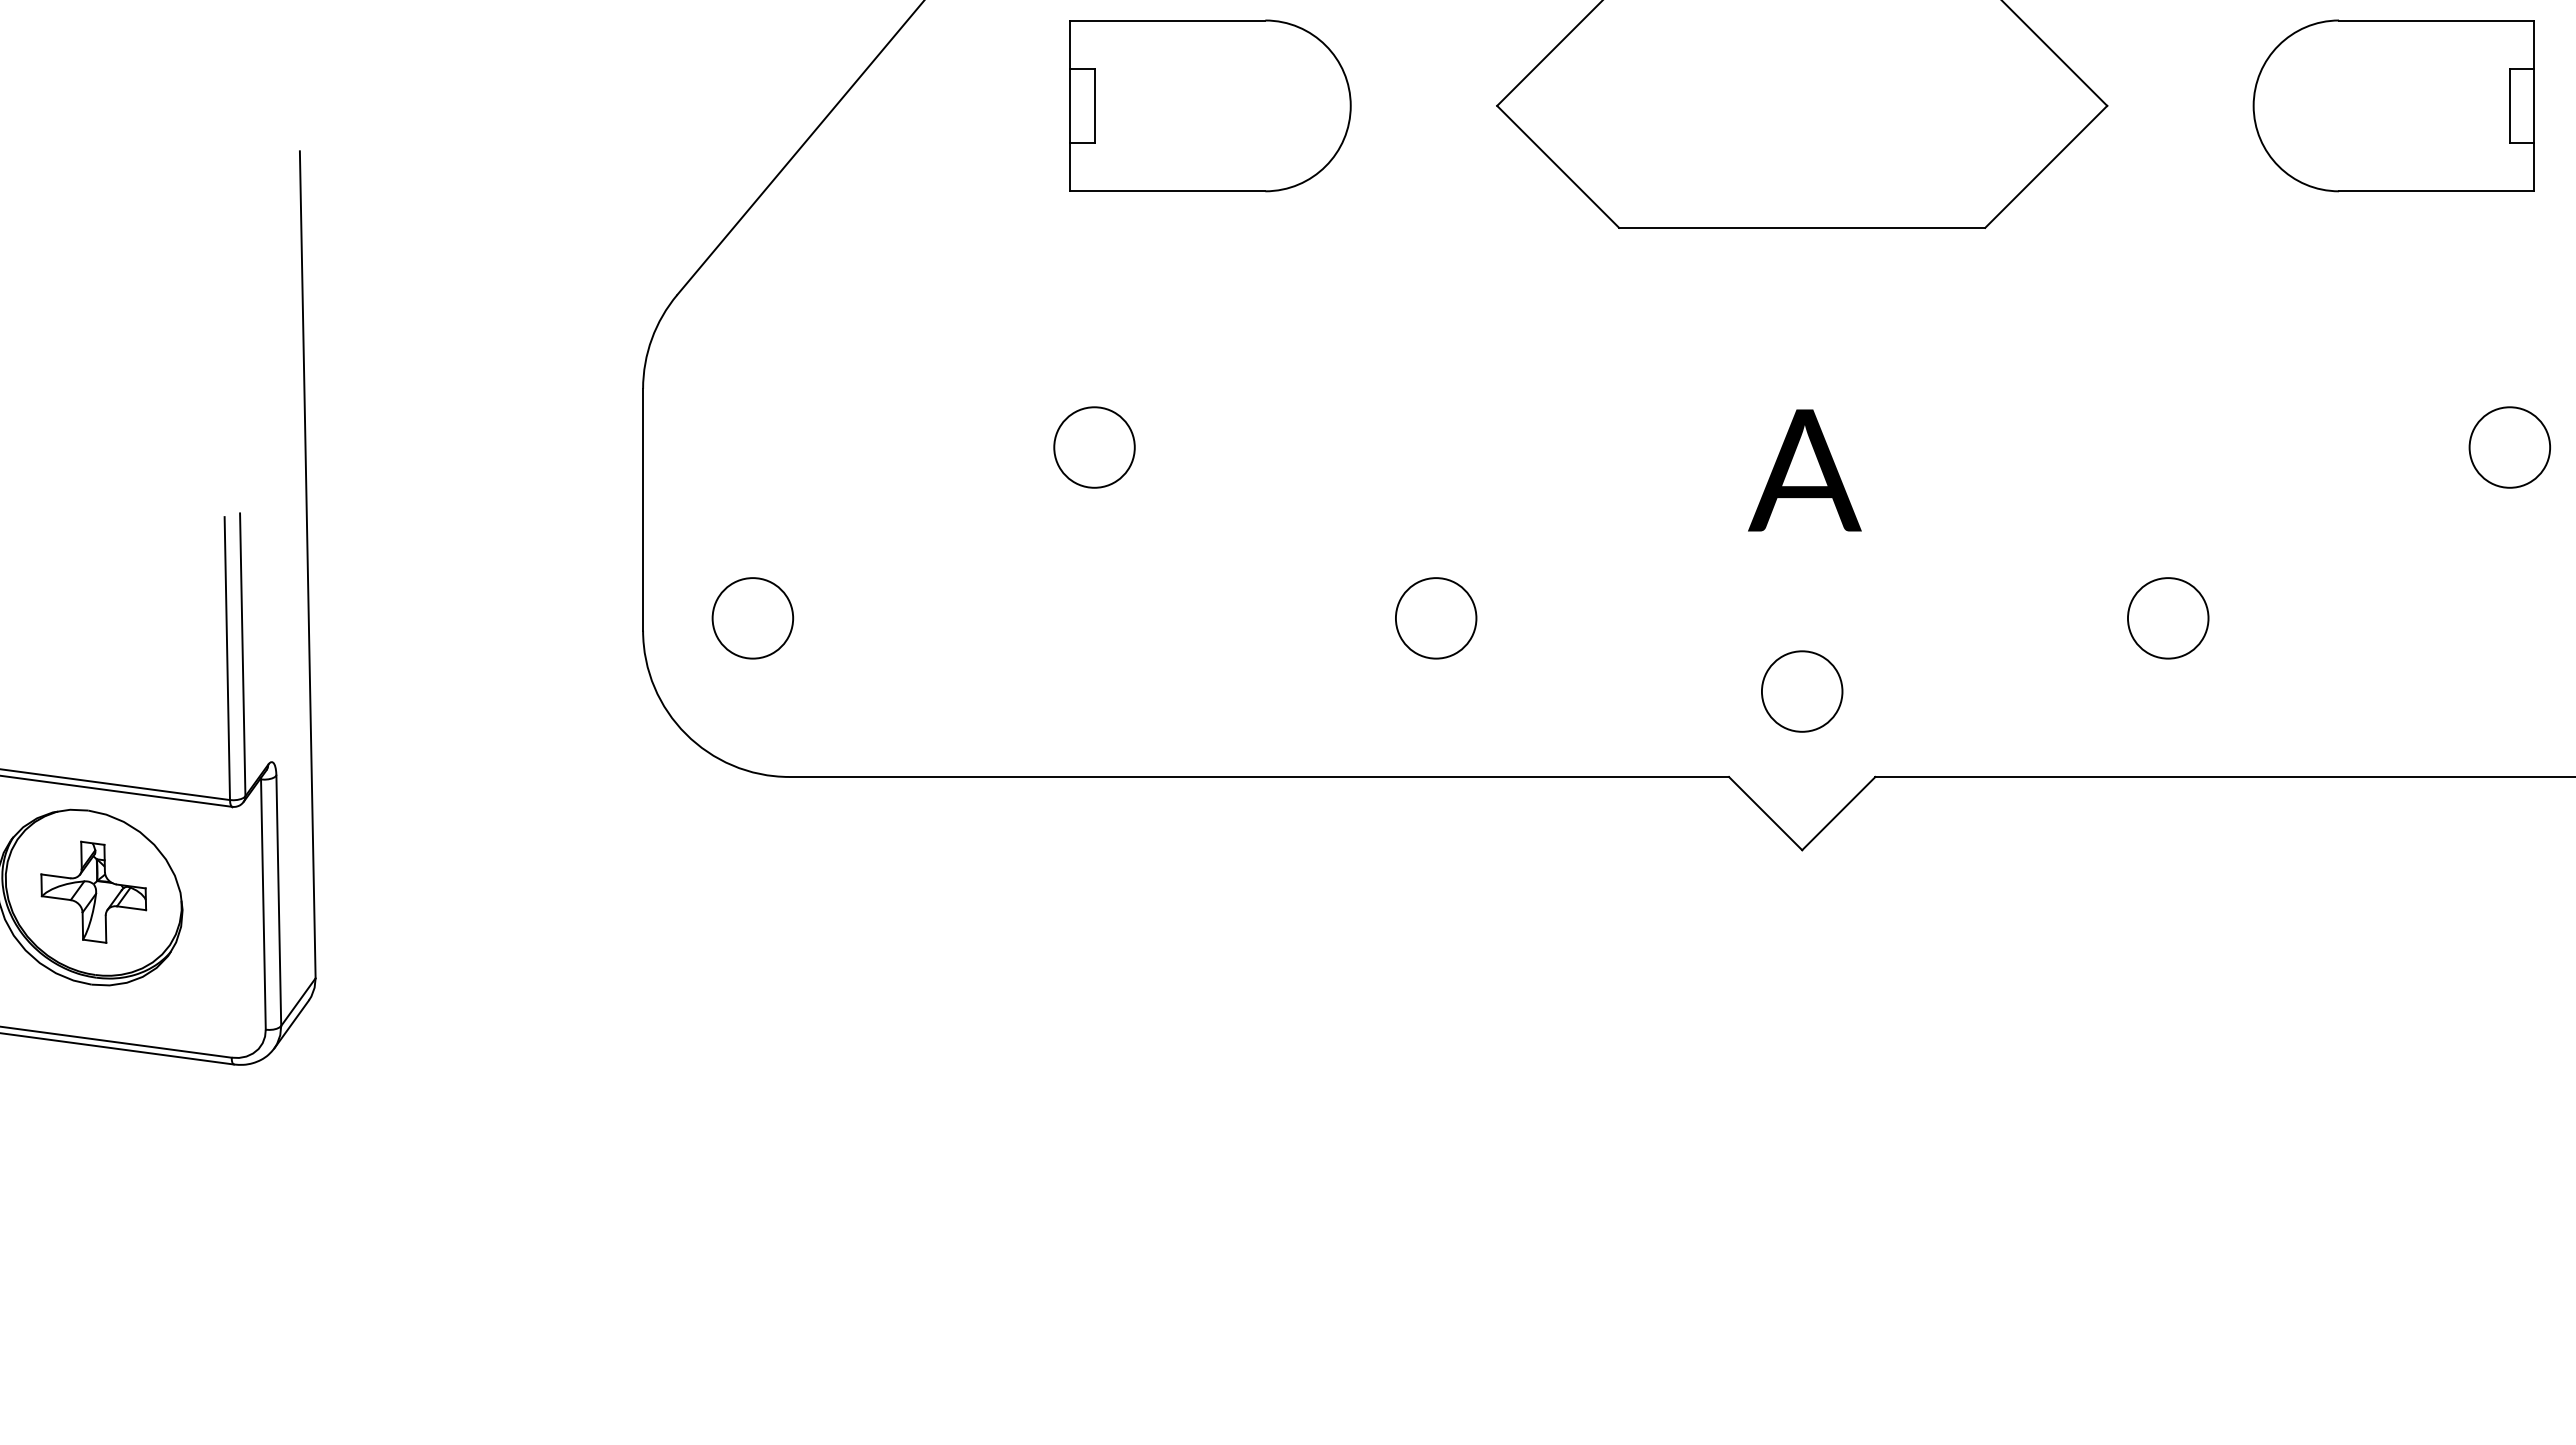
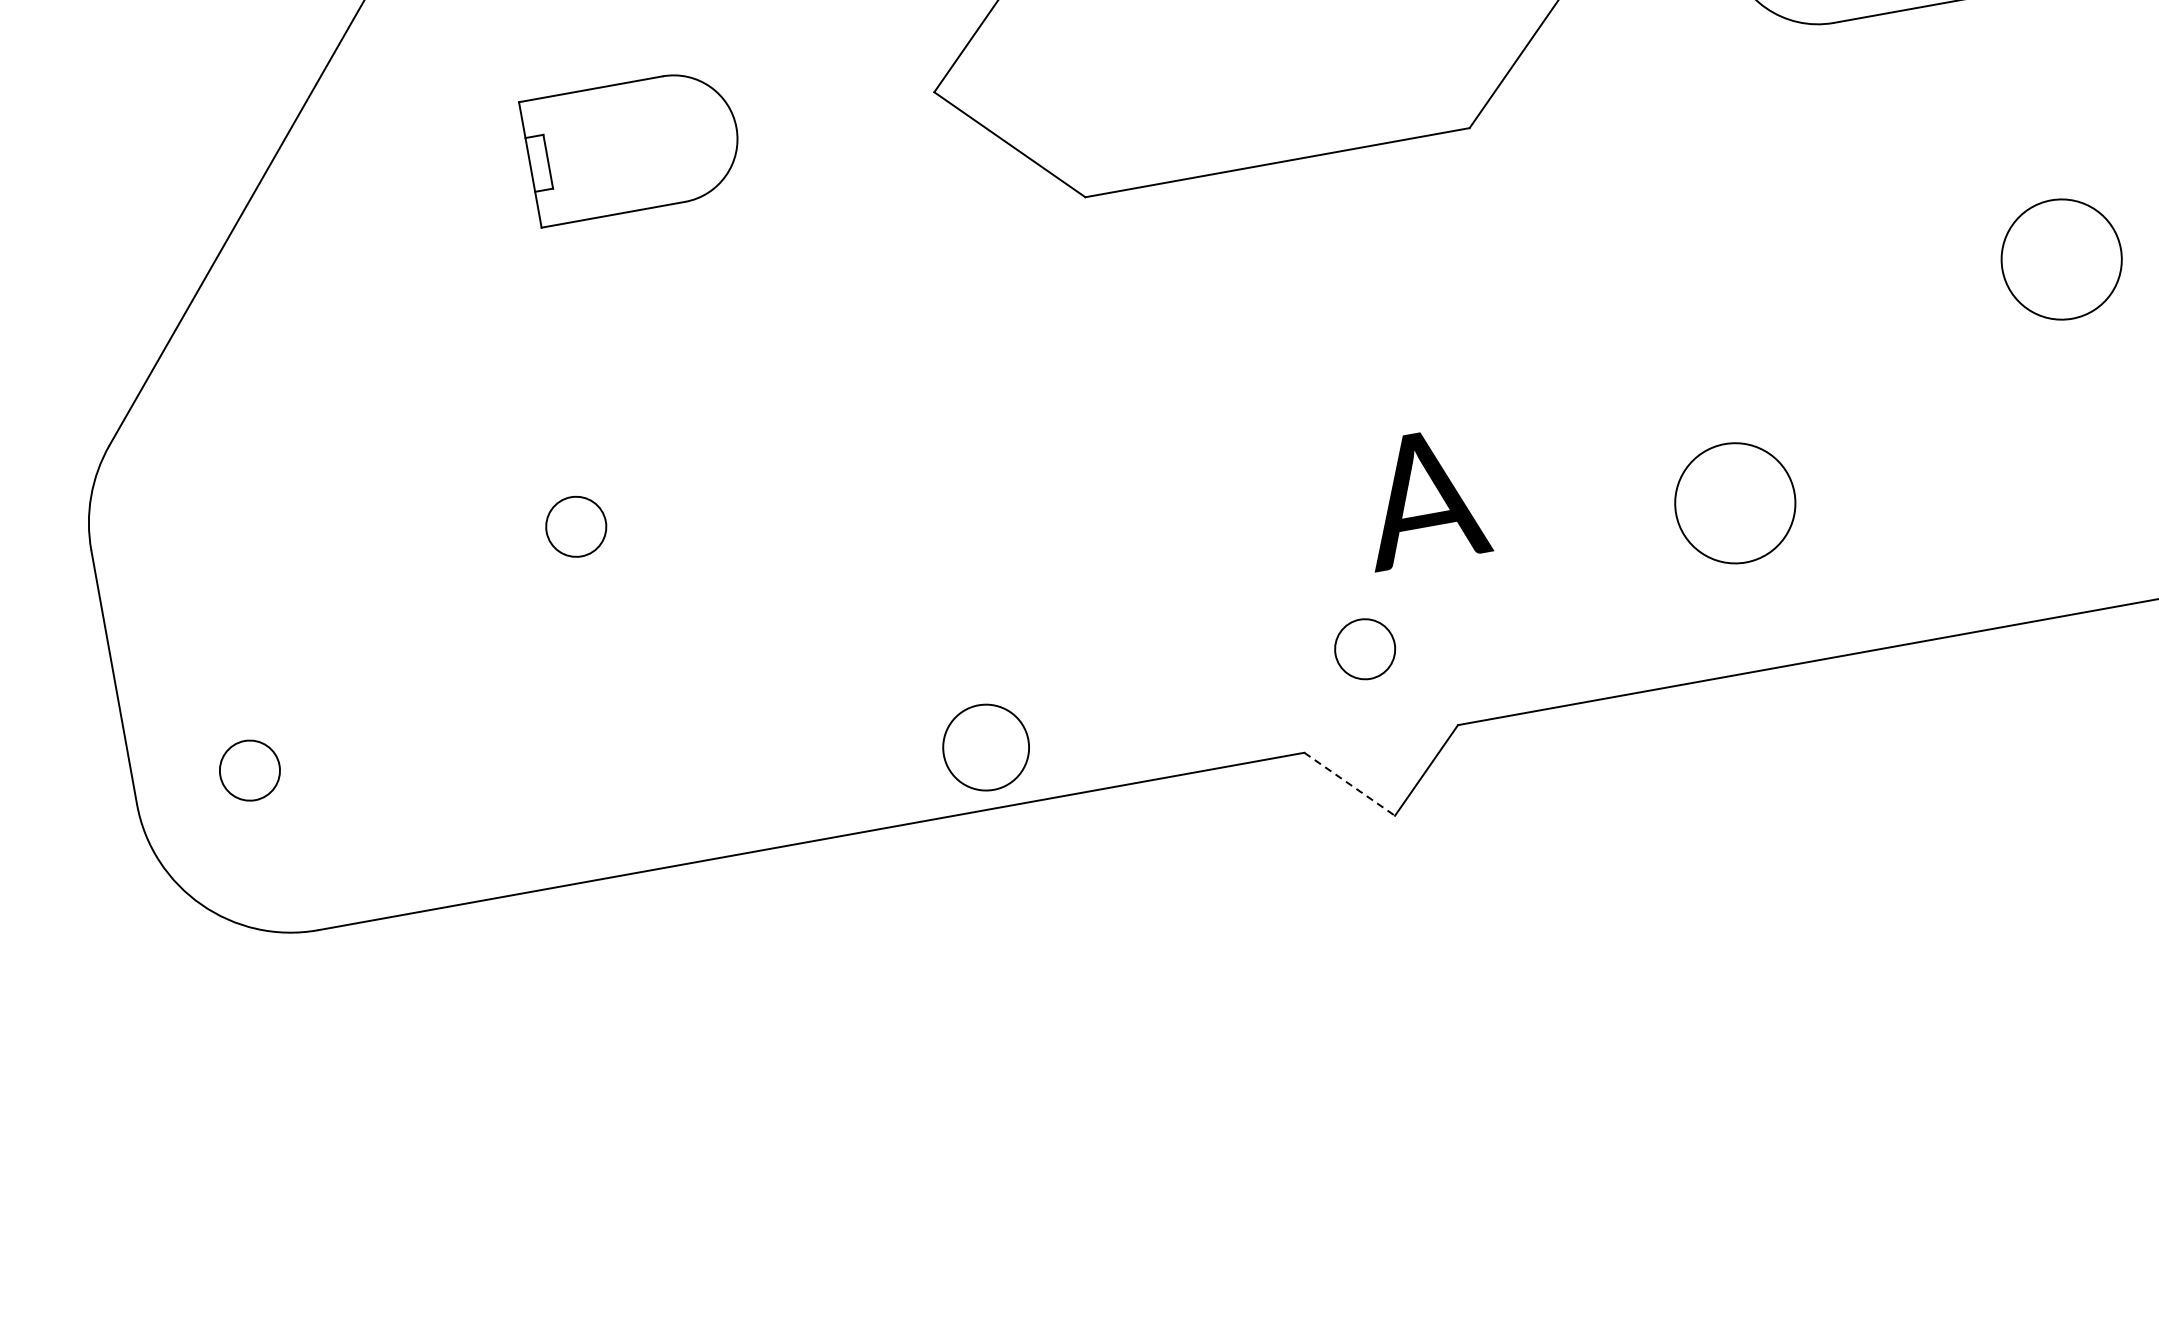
part: (1210, 105) -> (633, 145), size x0.7
circle: (1094, 447) -> (576, 526), size x0.7
circle: (2509, 447) -> (2061, 259), size x1.4
text: (1804, 470) -> (1422, 498), moved
circle: (752, 618) -> (249, 770), size x0.7
circle: (1436, 618) -> (986, 747), moved
circle: (2168, 618) -> (1735, 503), size x1.4
circle: (1802, 691) -> (1365, 649), size x0.7
line: (1765, 813) -> (1349, 784), solid -> dashed

